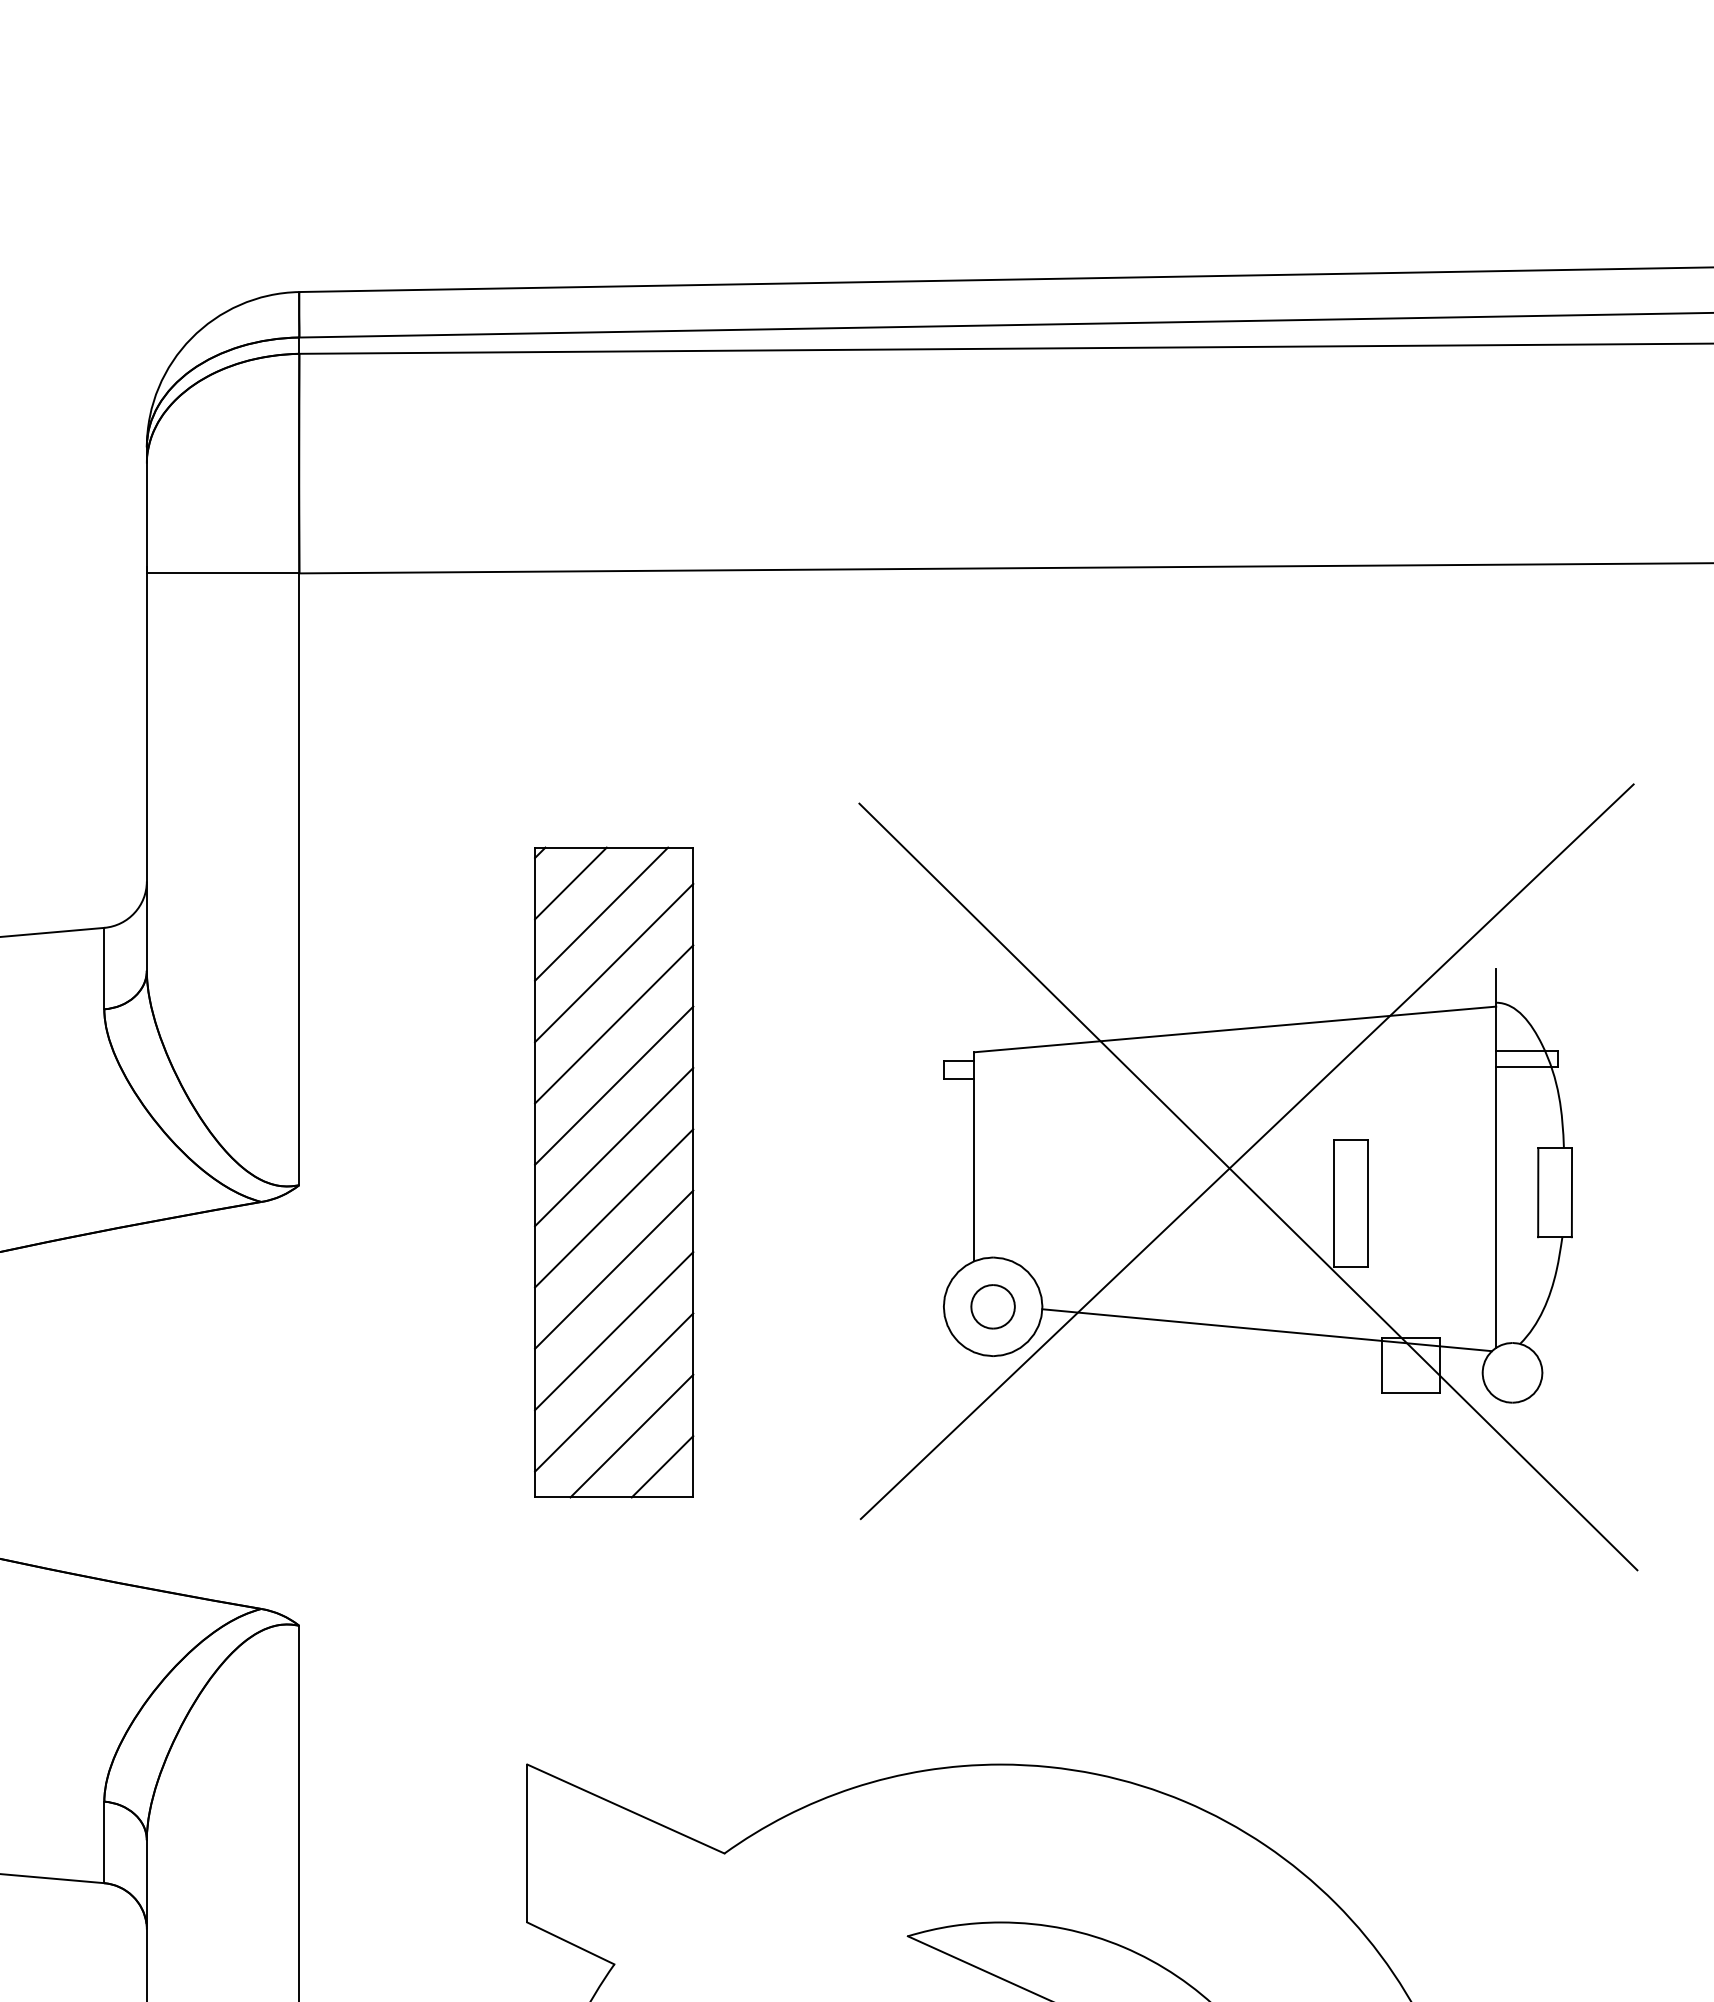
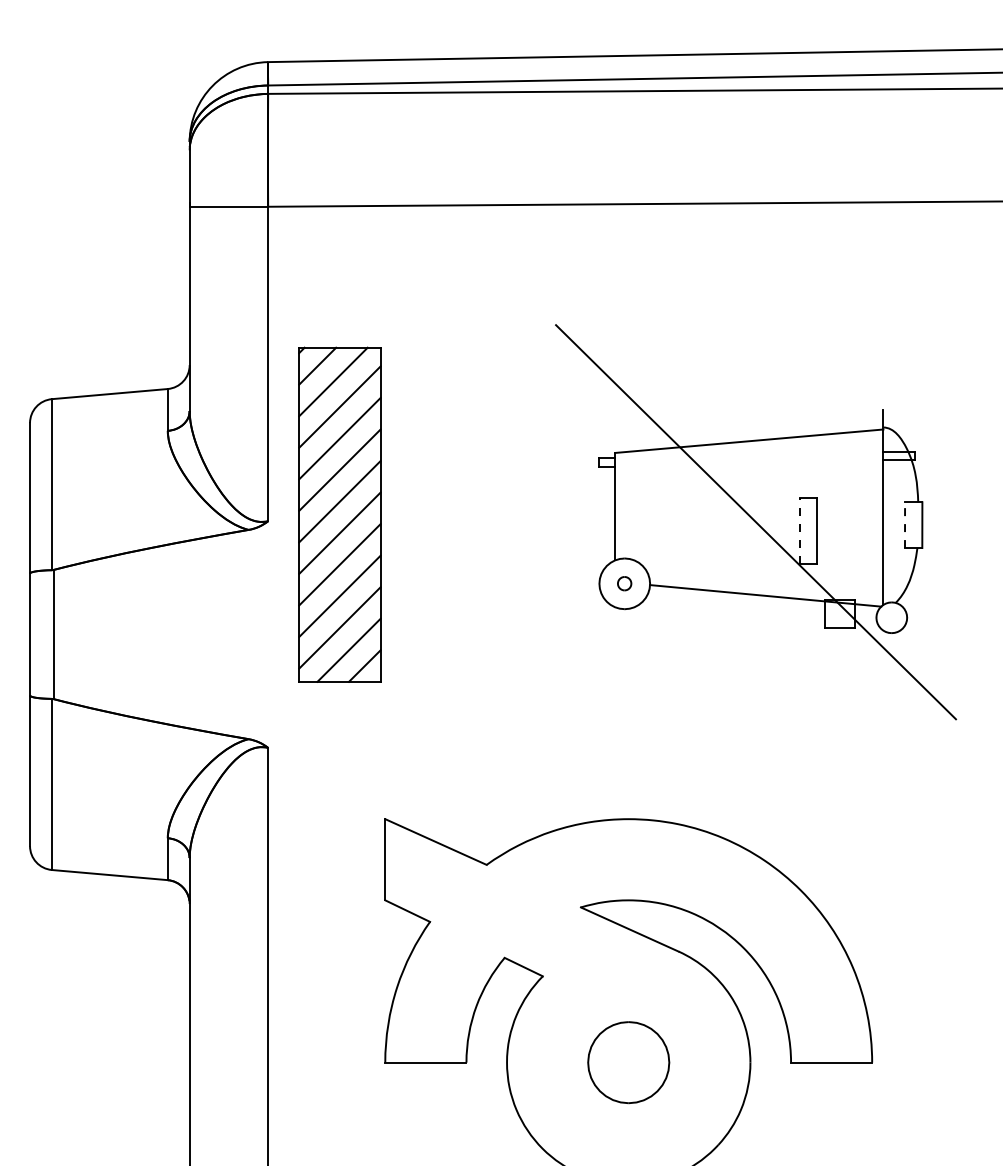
line: (1247, 1150) -> (755, 503), removed
part: (613, 1171) -> (339, 514), moved
line: (1539, 1193) -> (905, 525), solid -> dashed
line: (1334, 1203) -> (800, 530), solid -> dashed
part: (992, 1306) -> (624, 583), size x0.6

